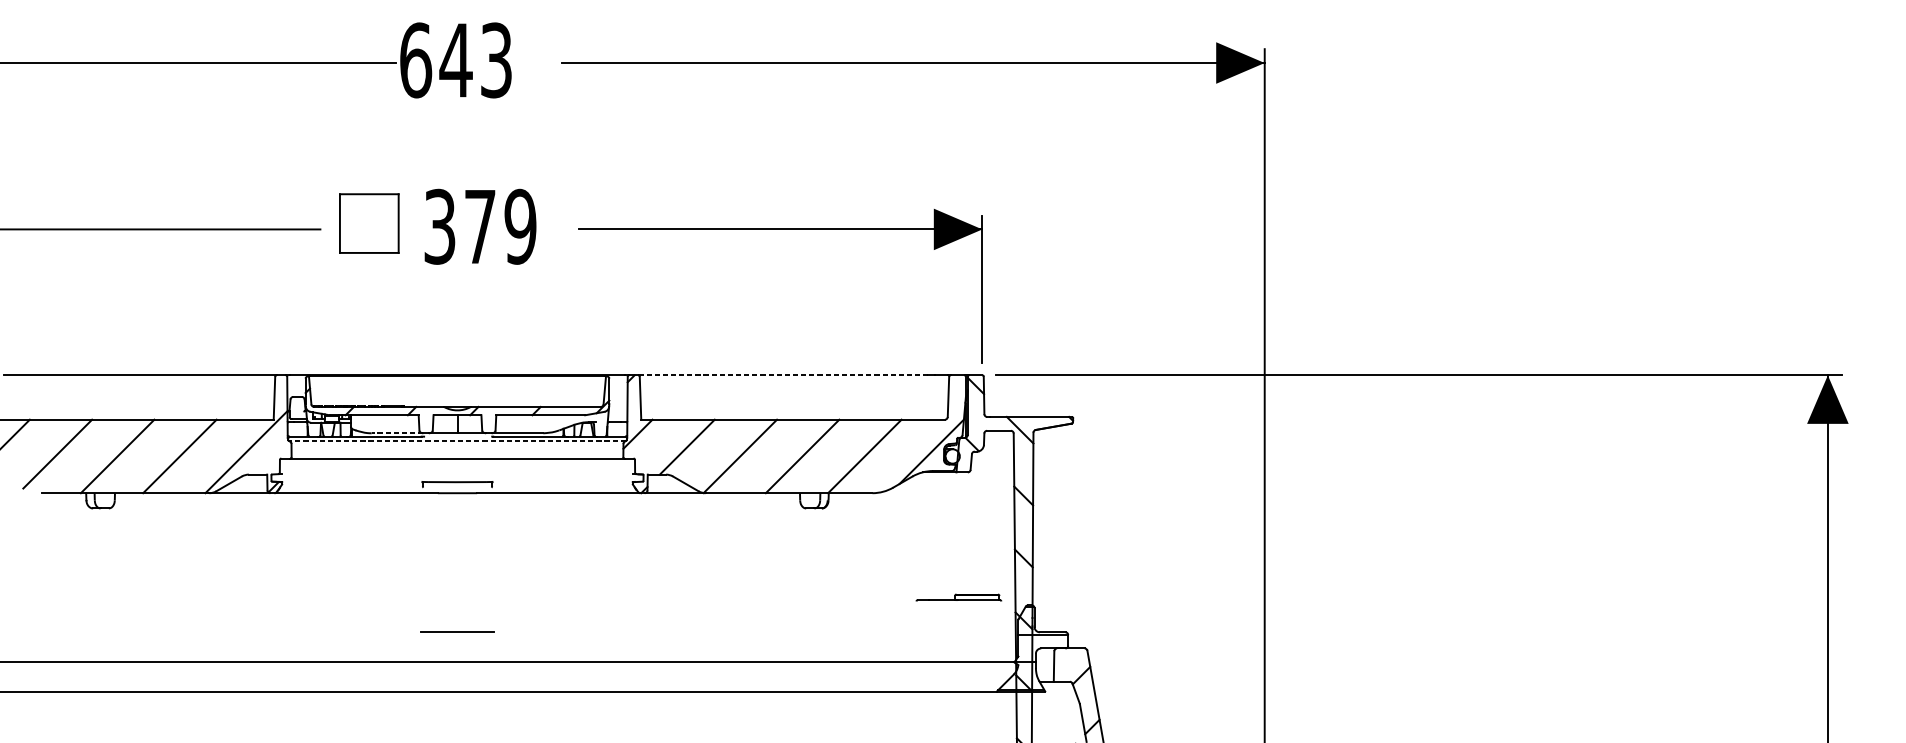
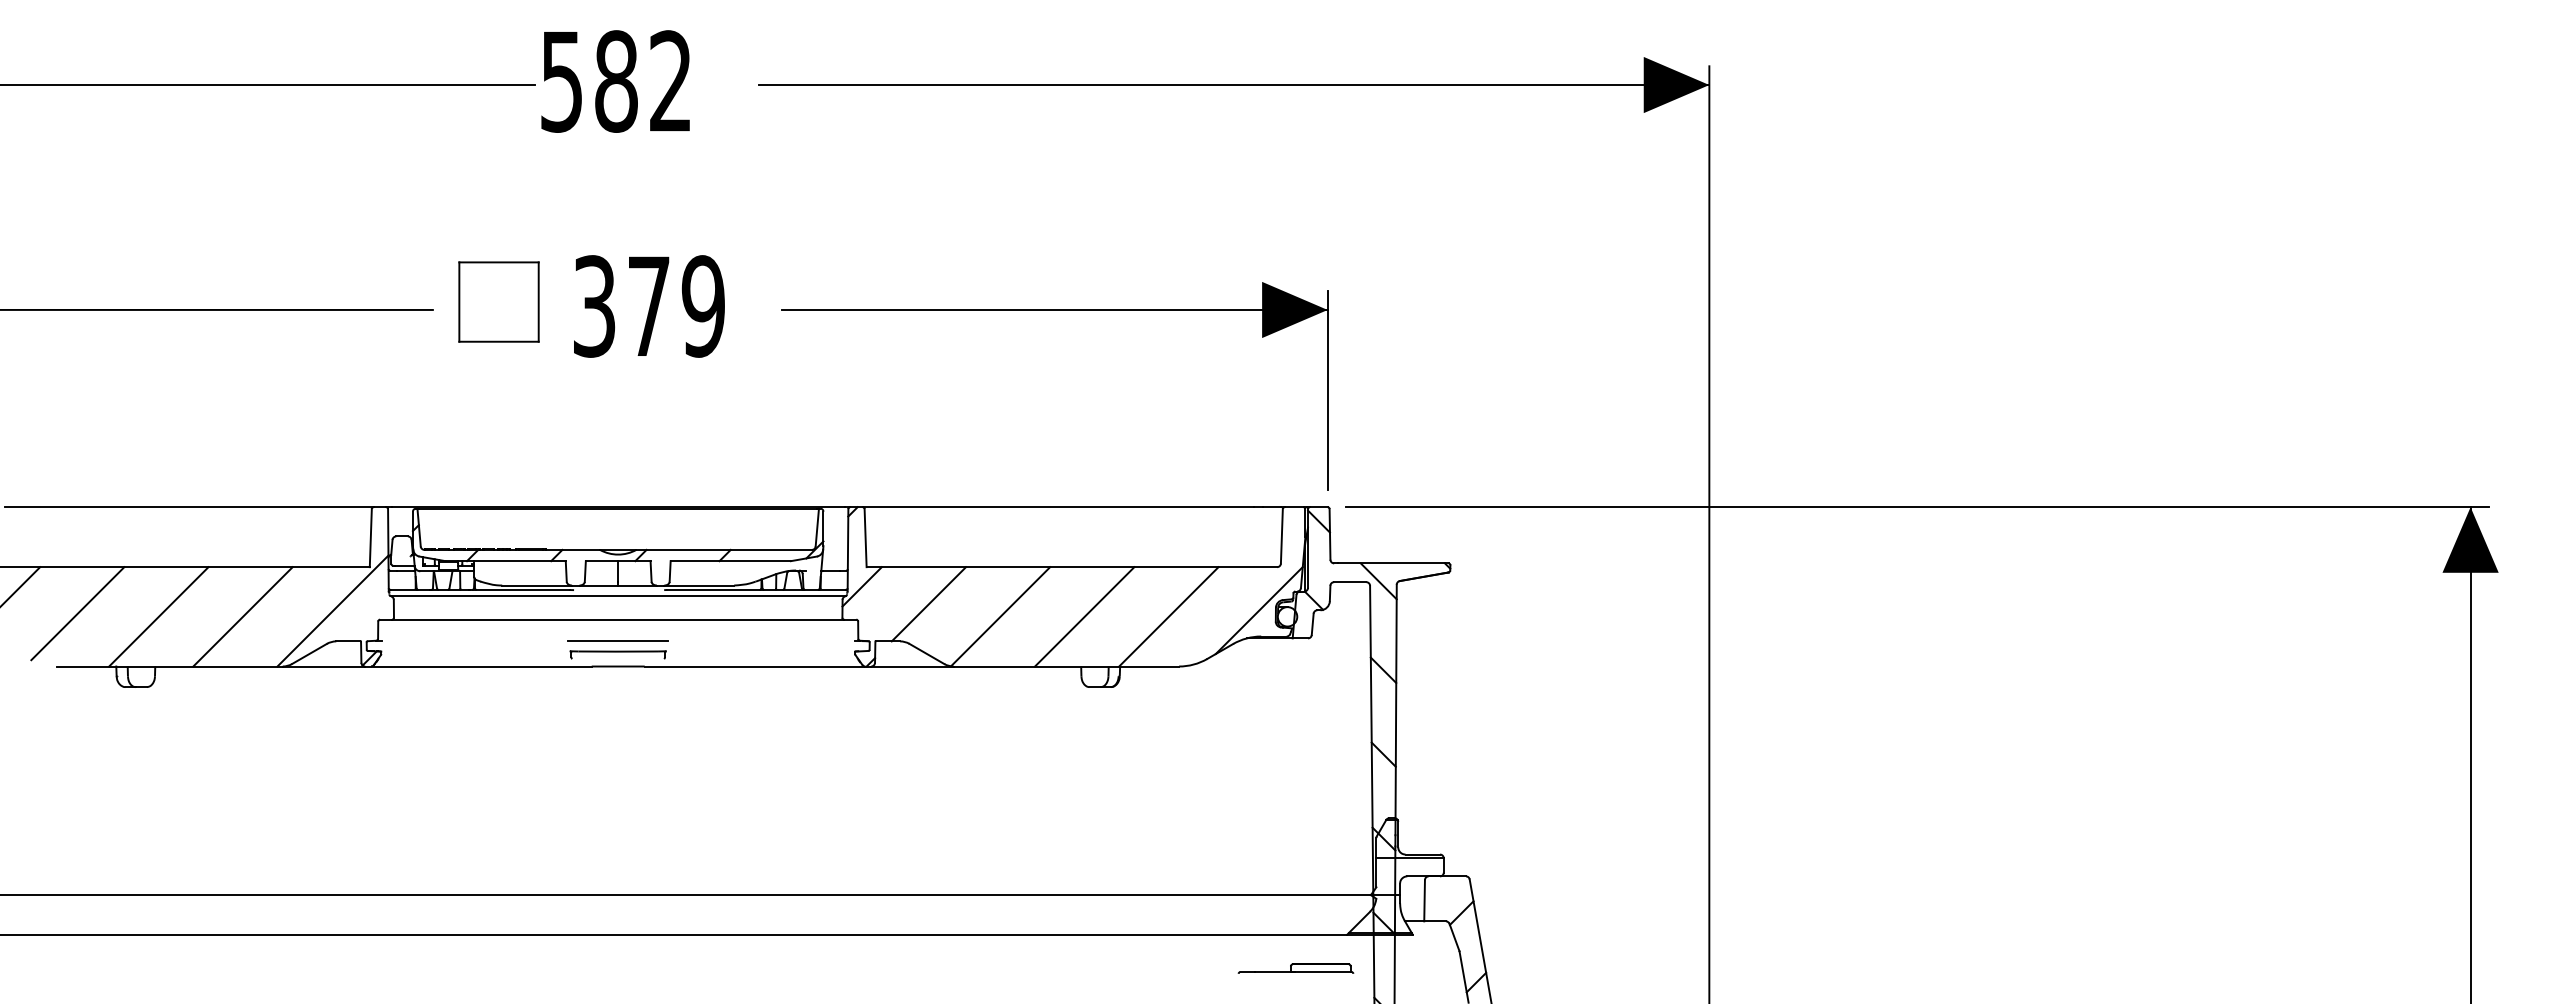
text: (455, 60) -> (615, 81), 643 -> 582
line: (783, 375) -> (1058, 507), dashed -> solid
line: (397, 433) -> (537, 585), dashed -> solid
line: (457, 441) -> (618, 596), dashed -> solid
part: (958, 597) -> (1295, 968), moved
line: (456, 632) -> (617, 640), moved

